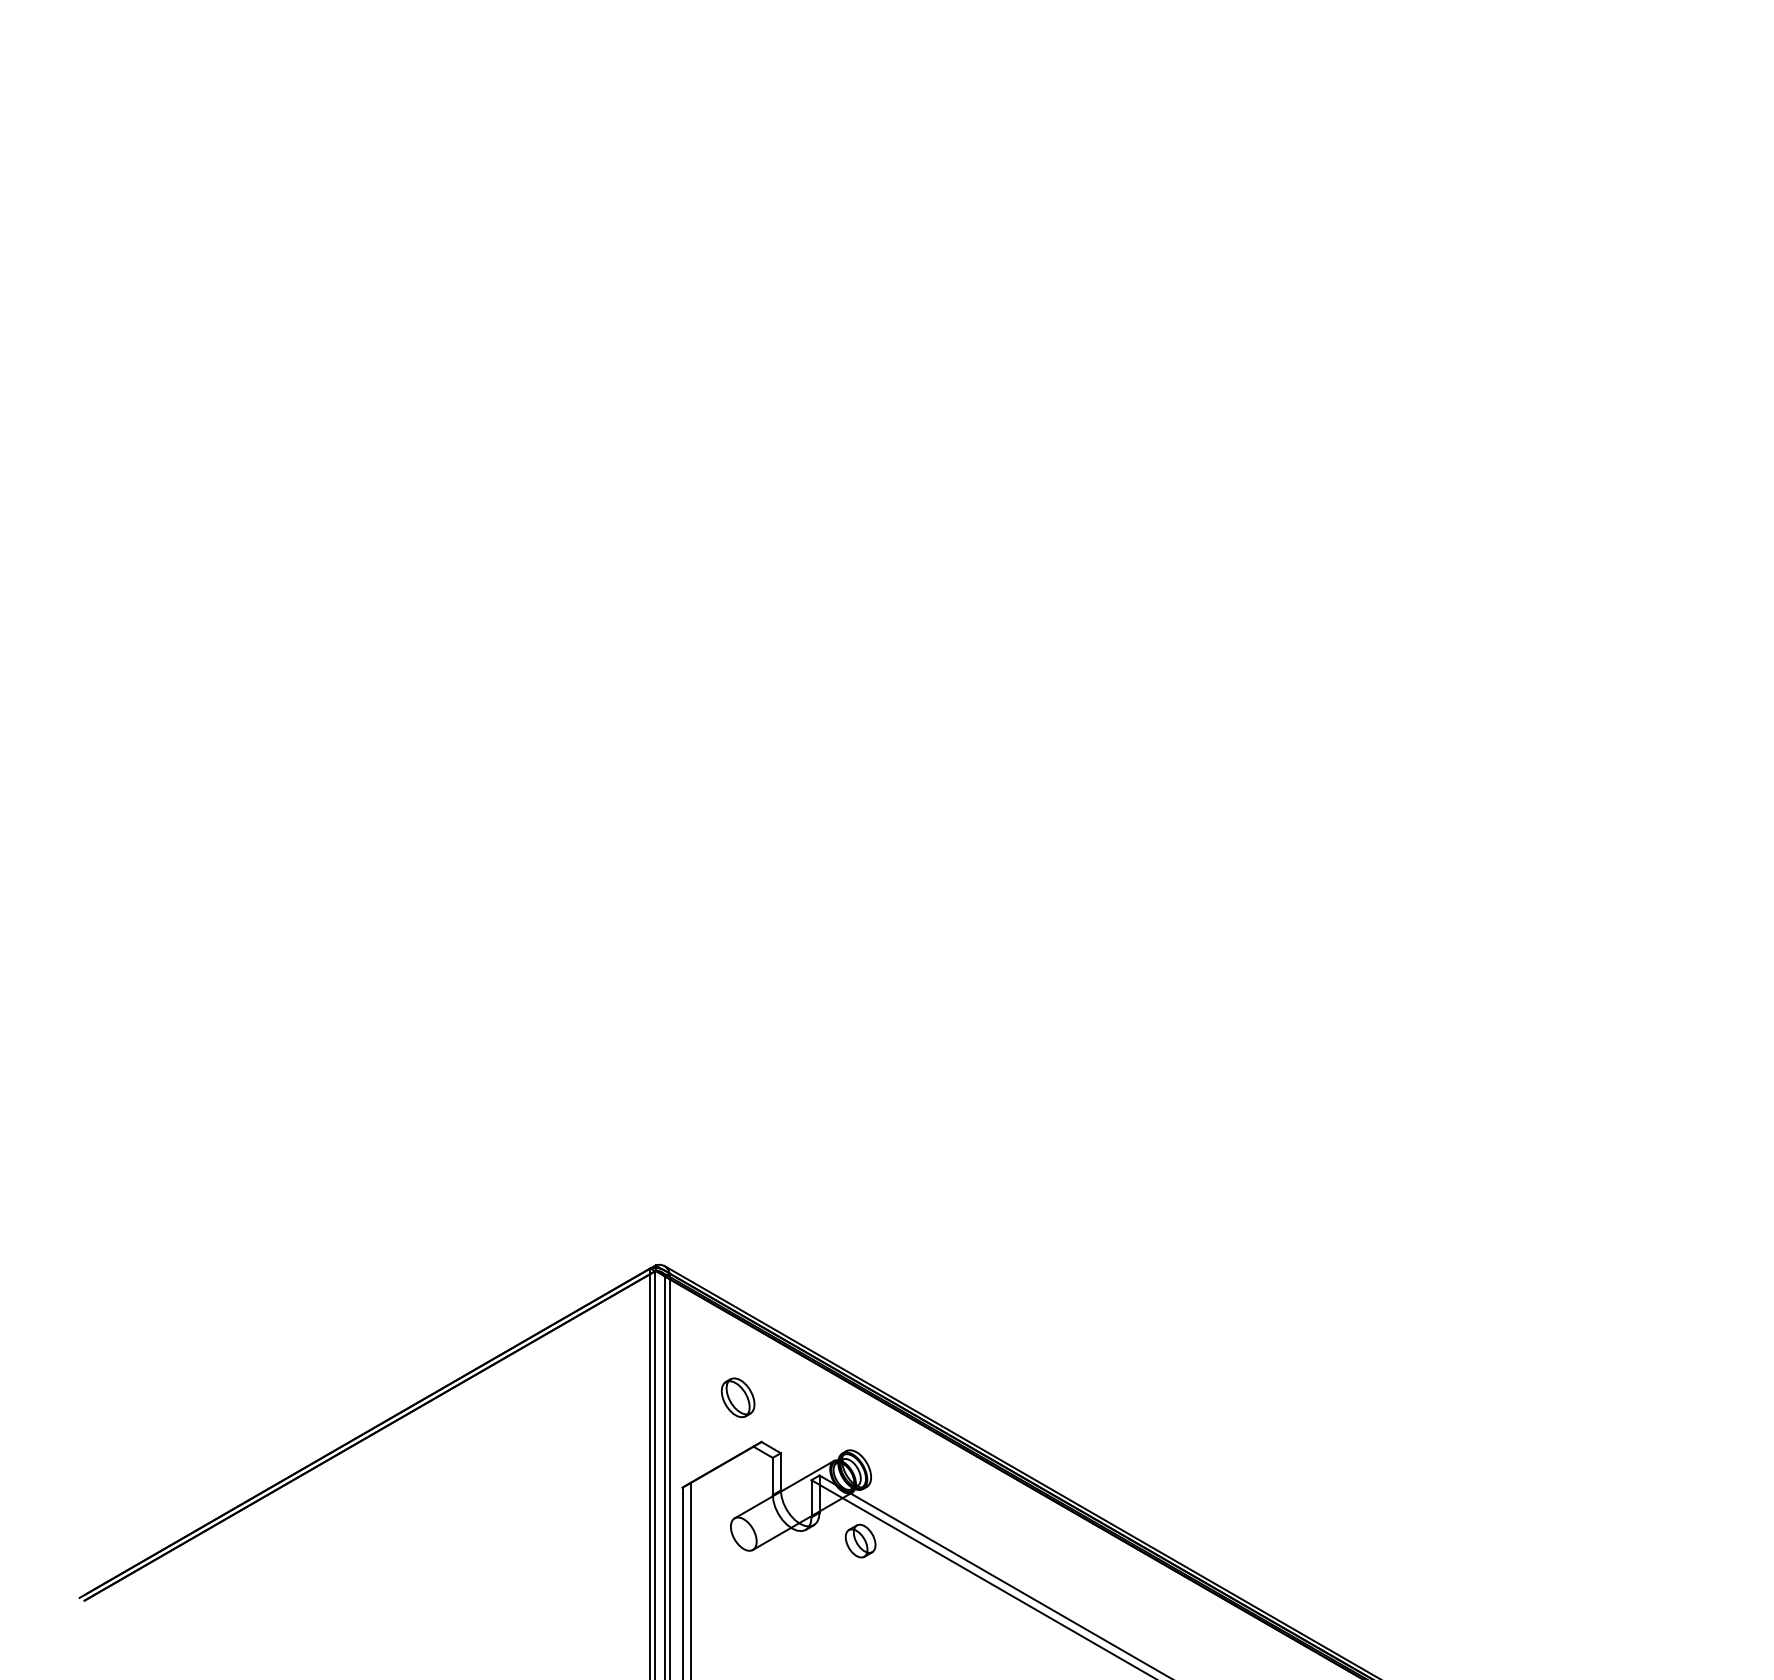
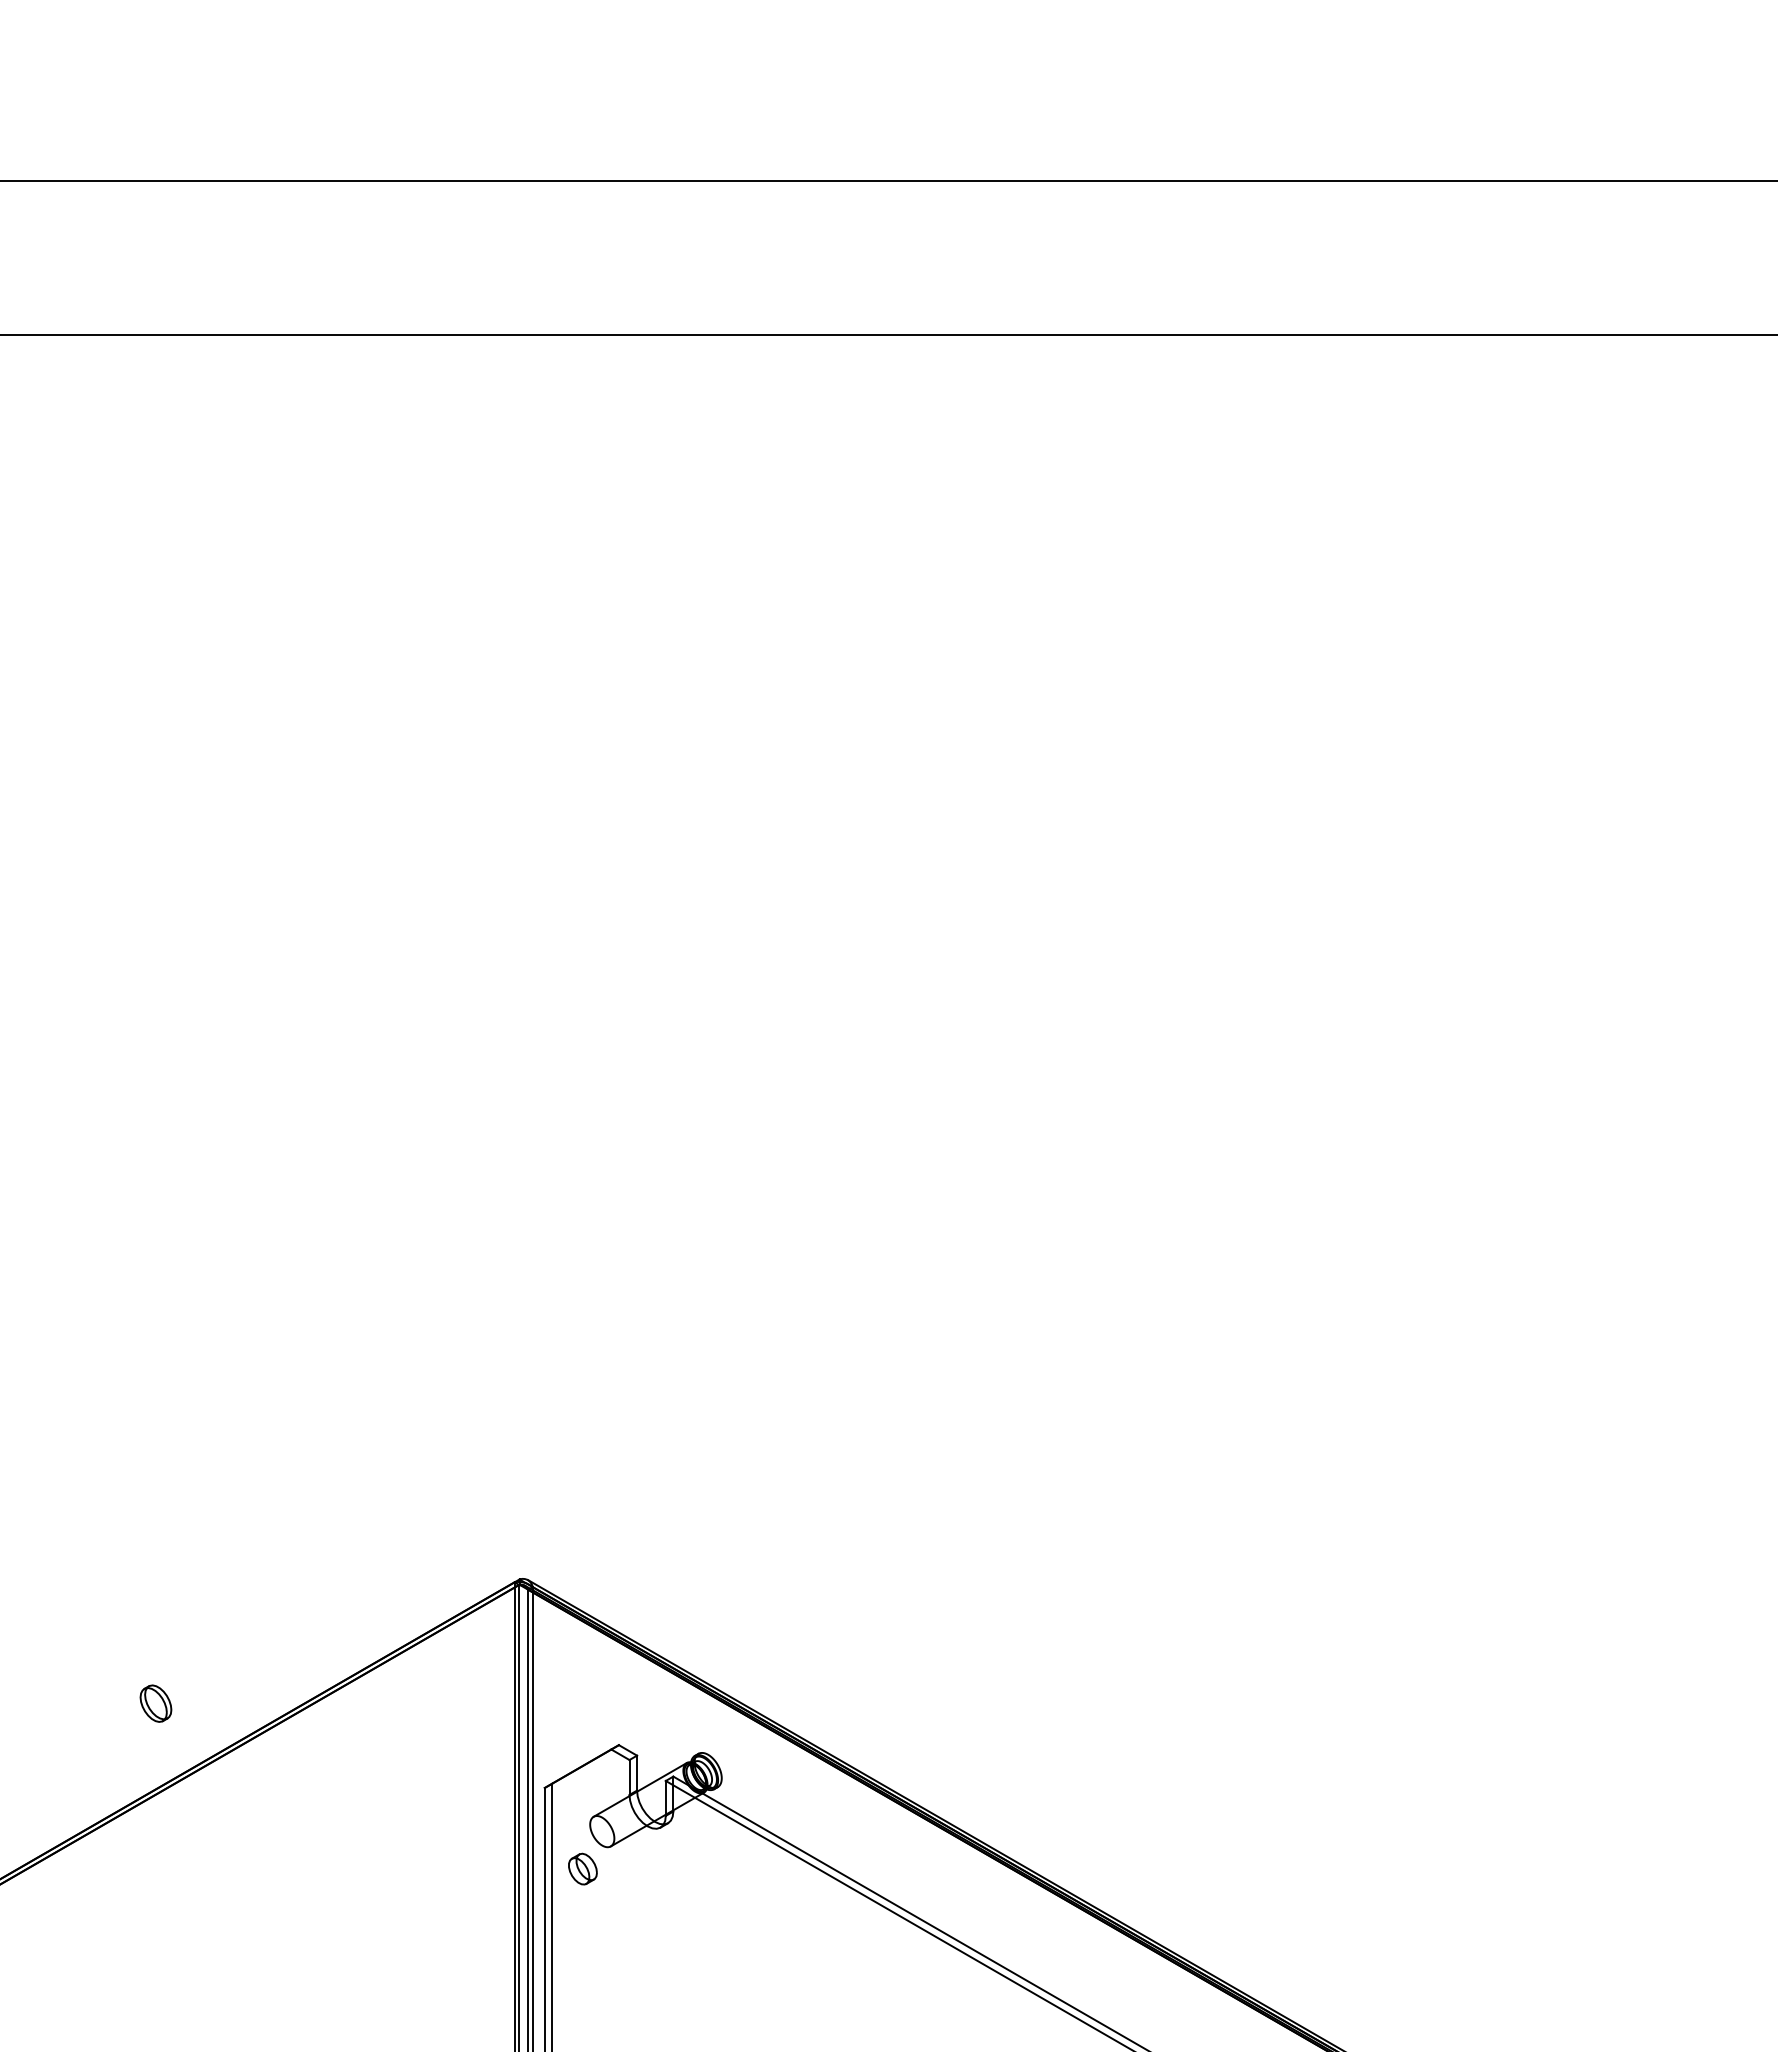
part: (737, 1397) -> (155, 1703), moved
part: (860, 1540) -> (582, 1868), moved

